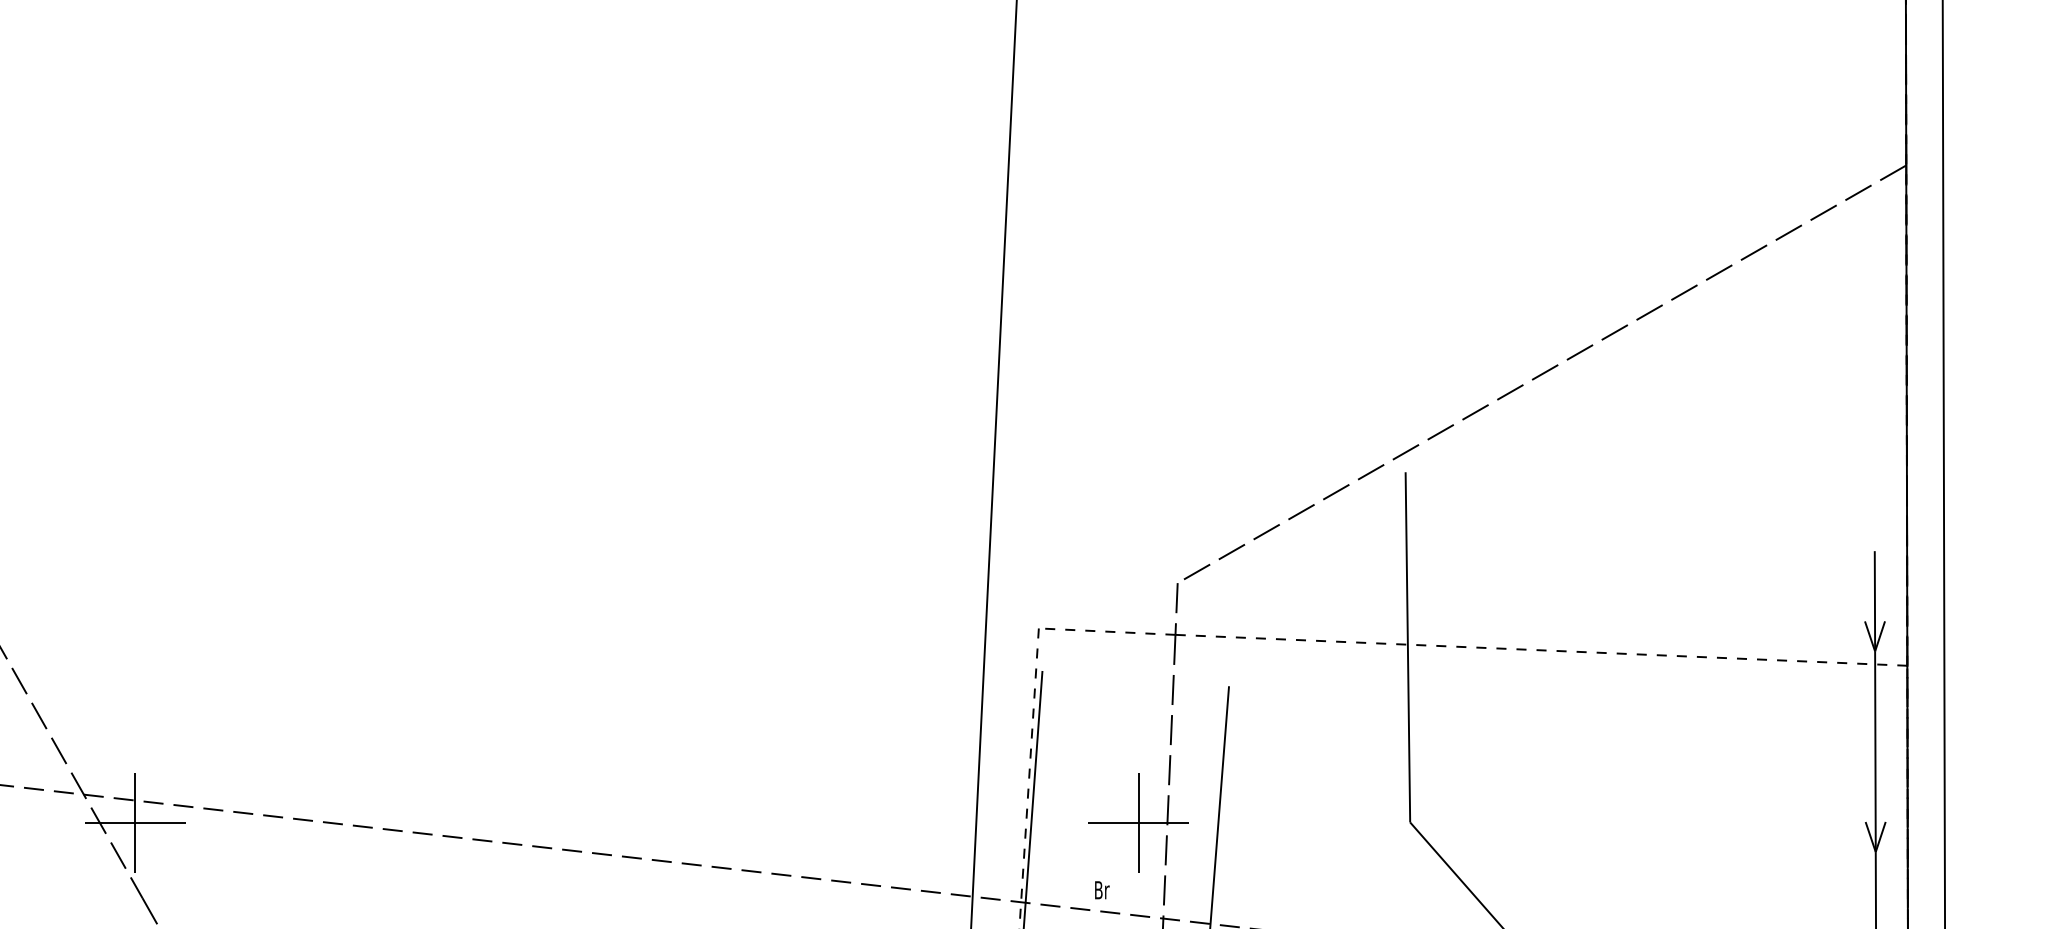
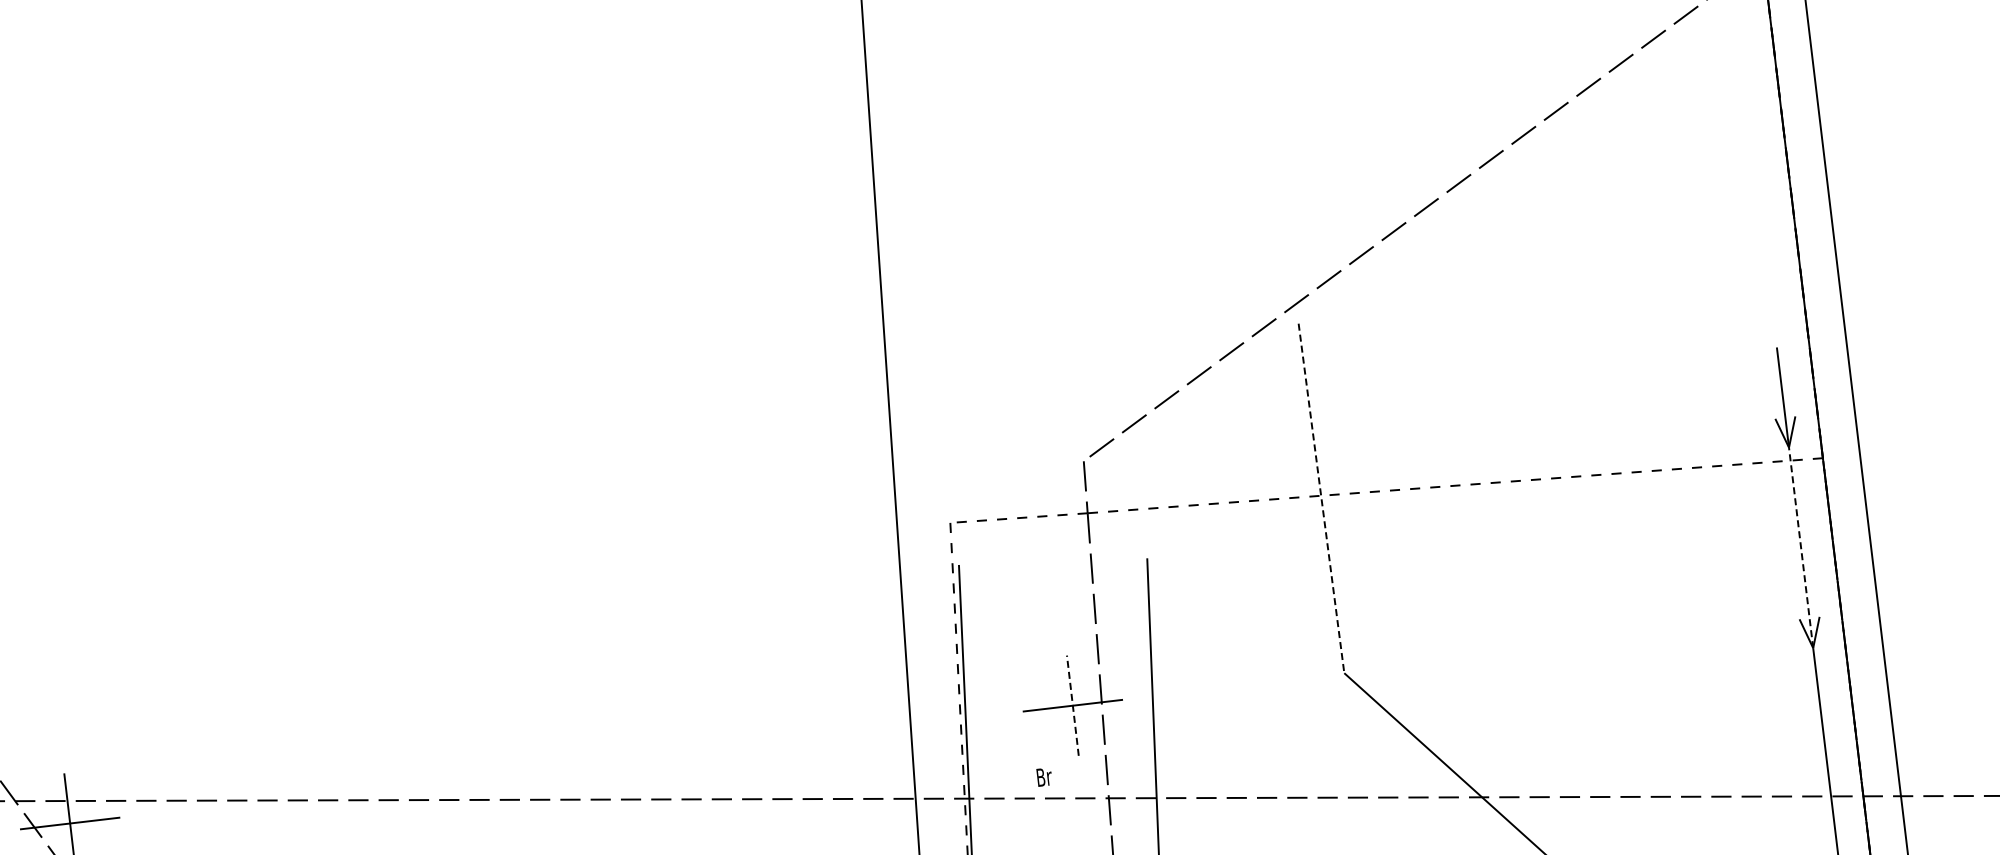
line: (1407, 647) -> (1321, 498), solid -> dashed
line: (1875, 751) -> (1801, 547), solid -> dashed
line: (1138, 822) -> (1072, 705), solid -> dashed

